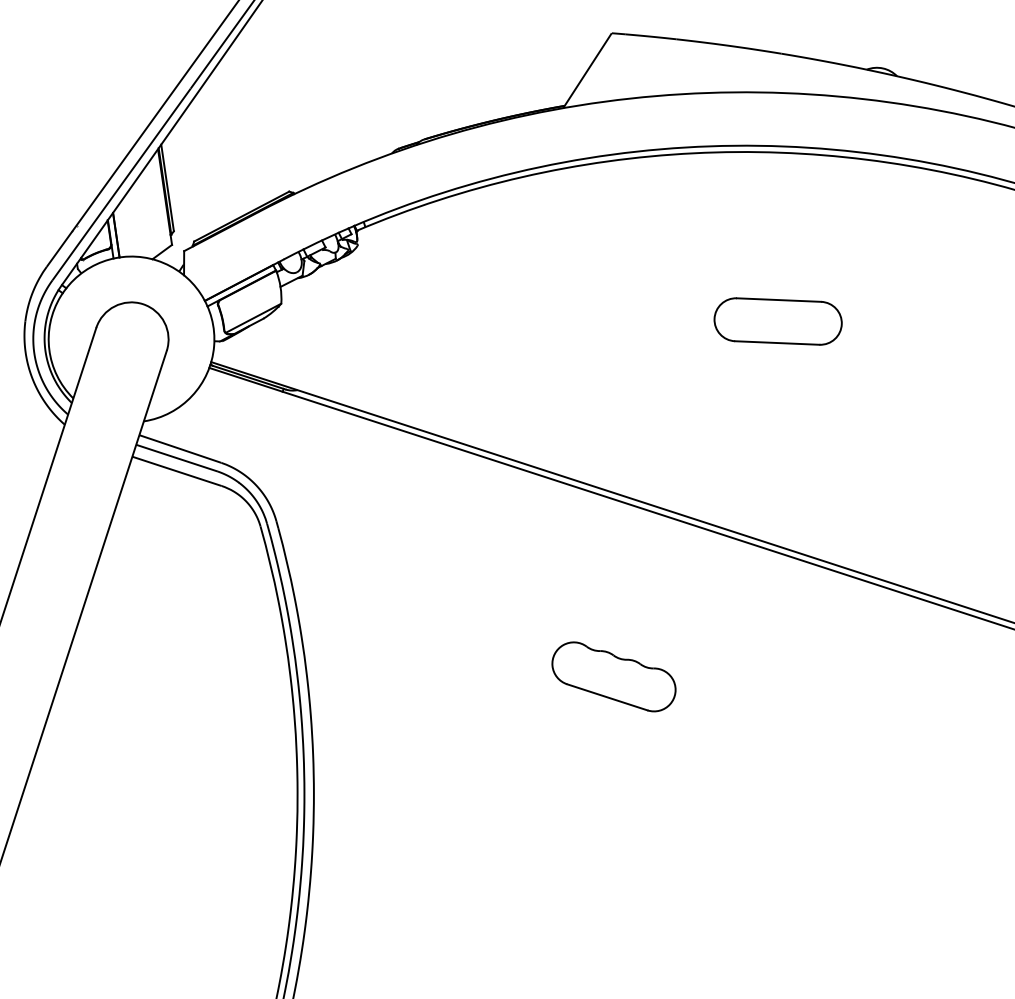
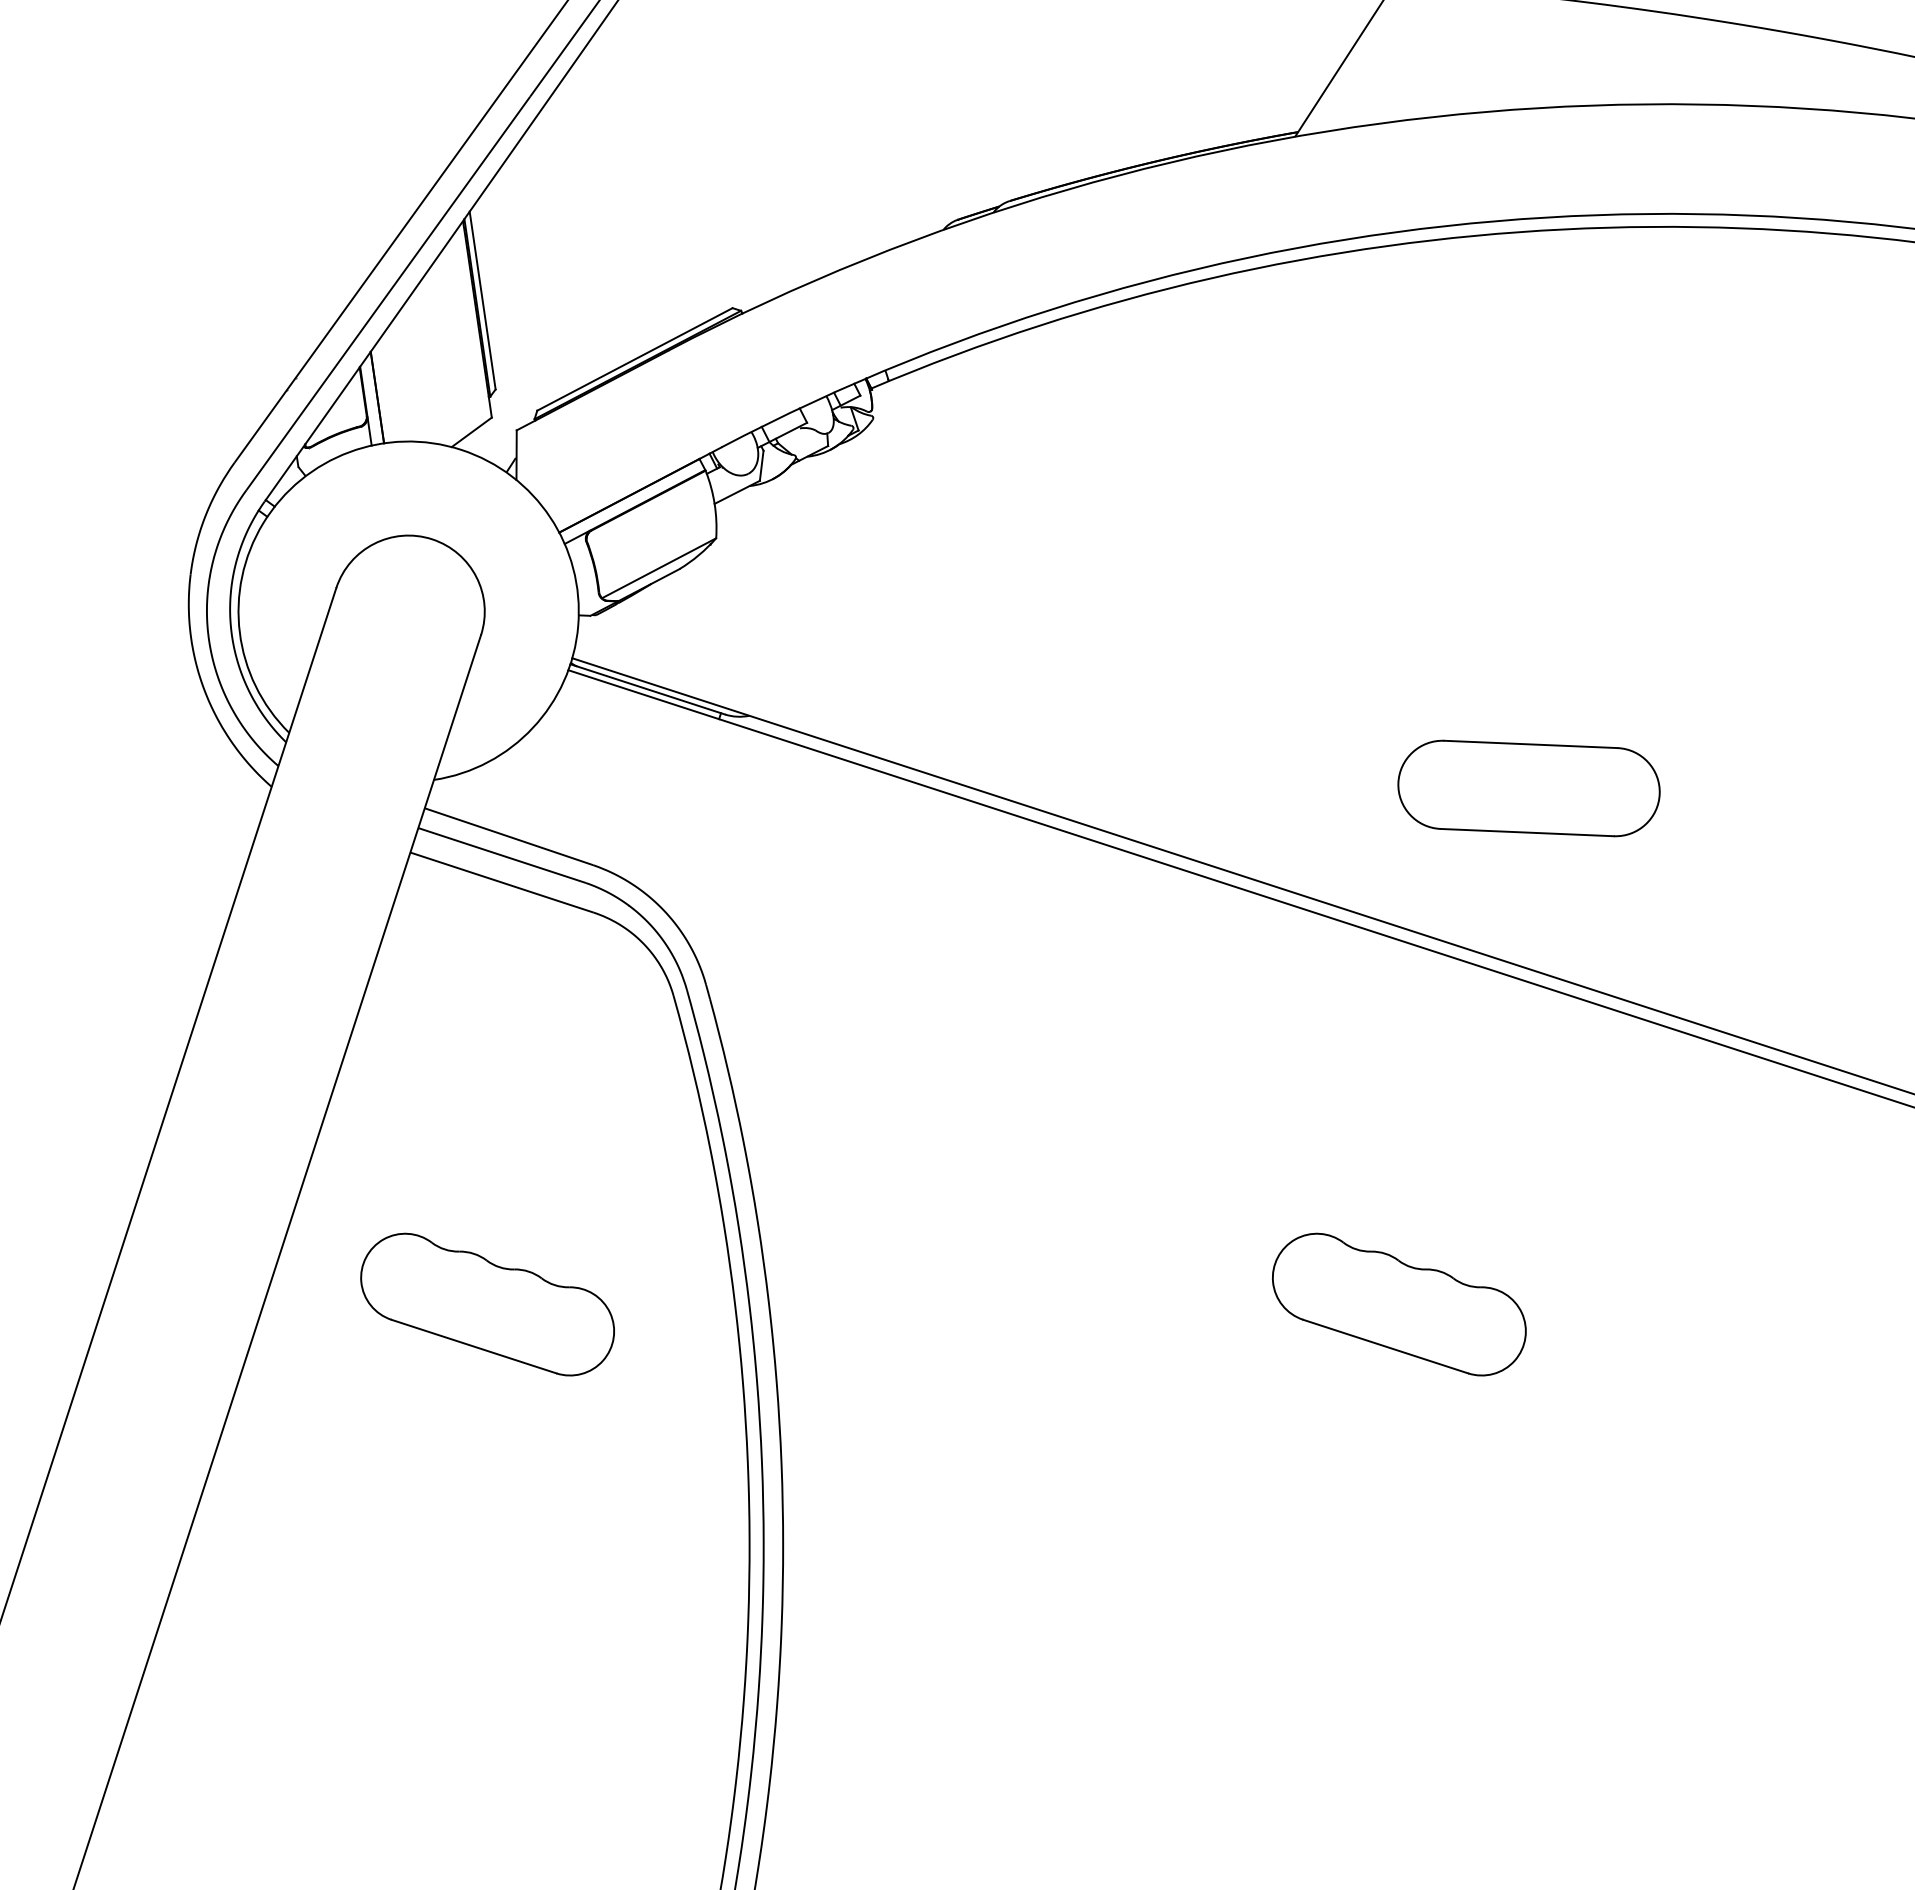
part: (777, 321) -> (1527, 788), moved
part: (169, 676) -> (486, 1303), added

